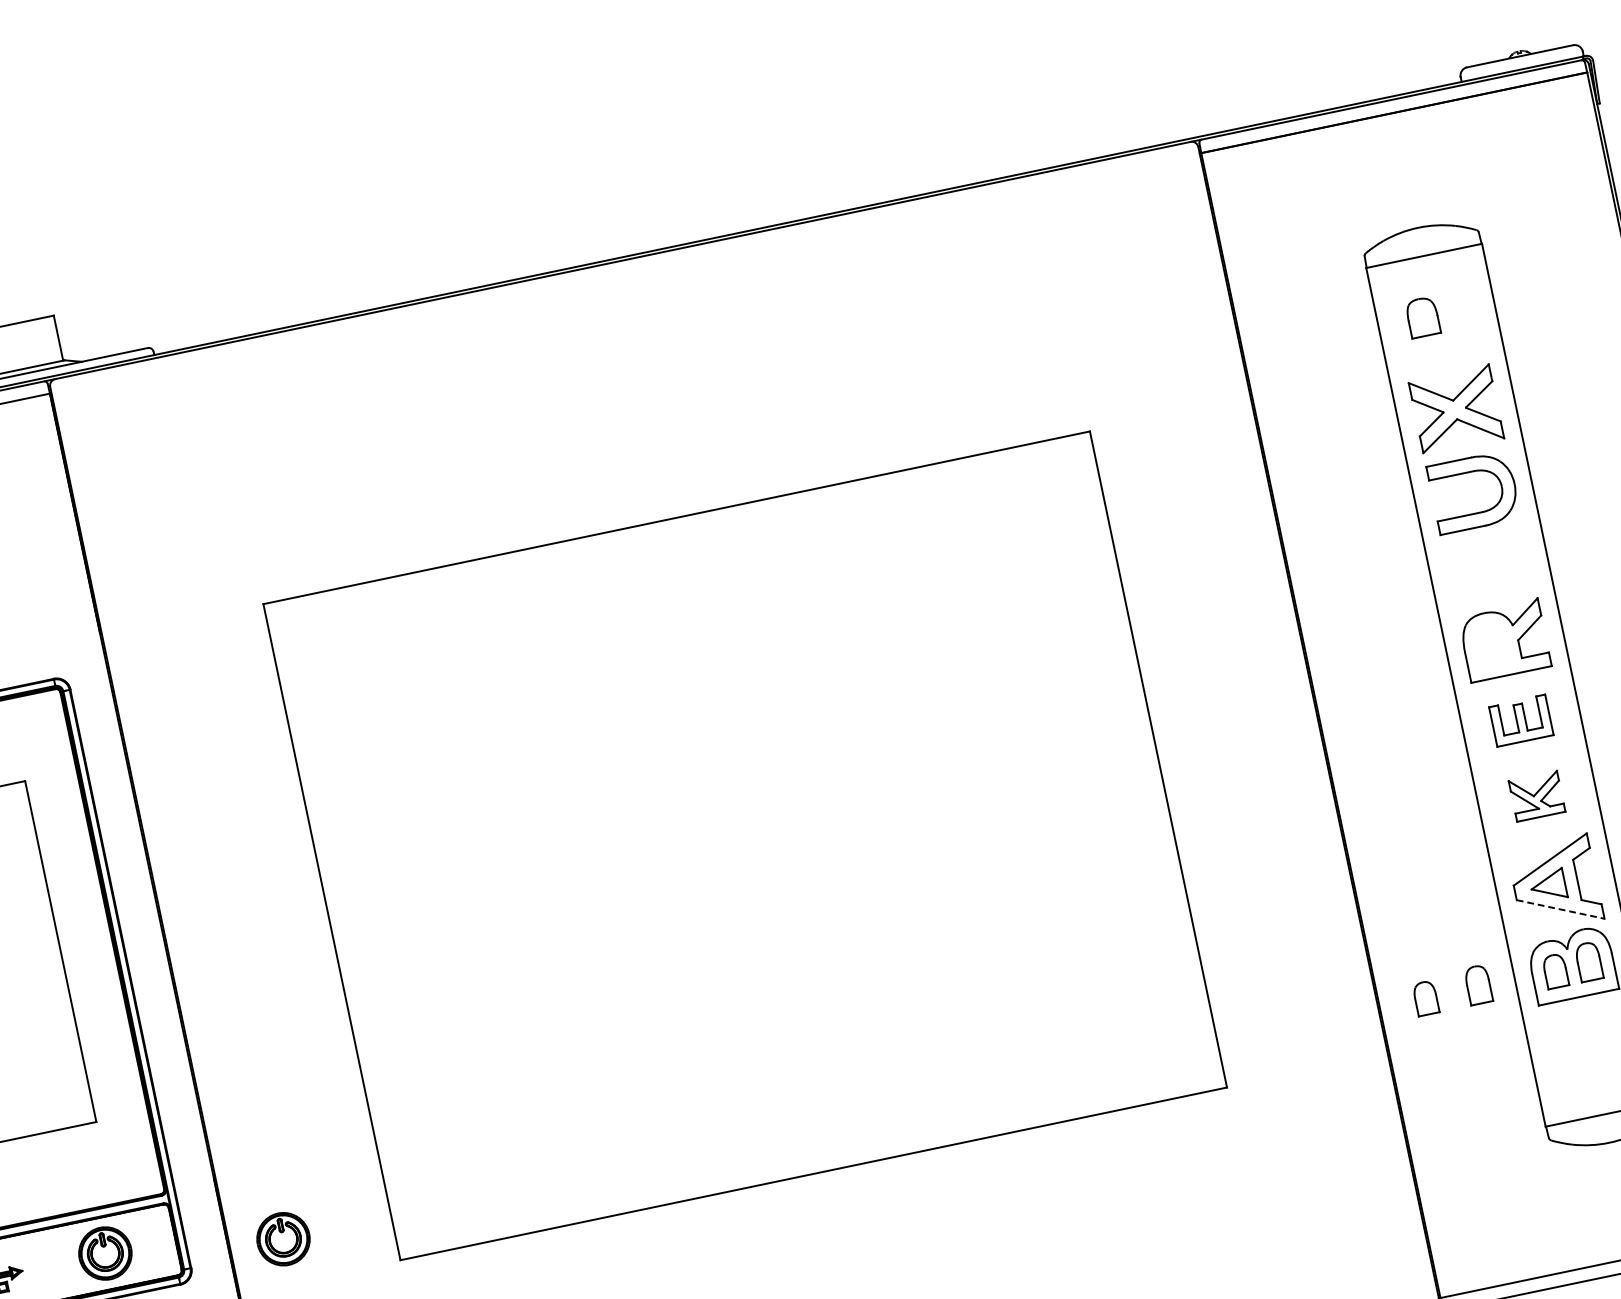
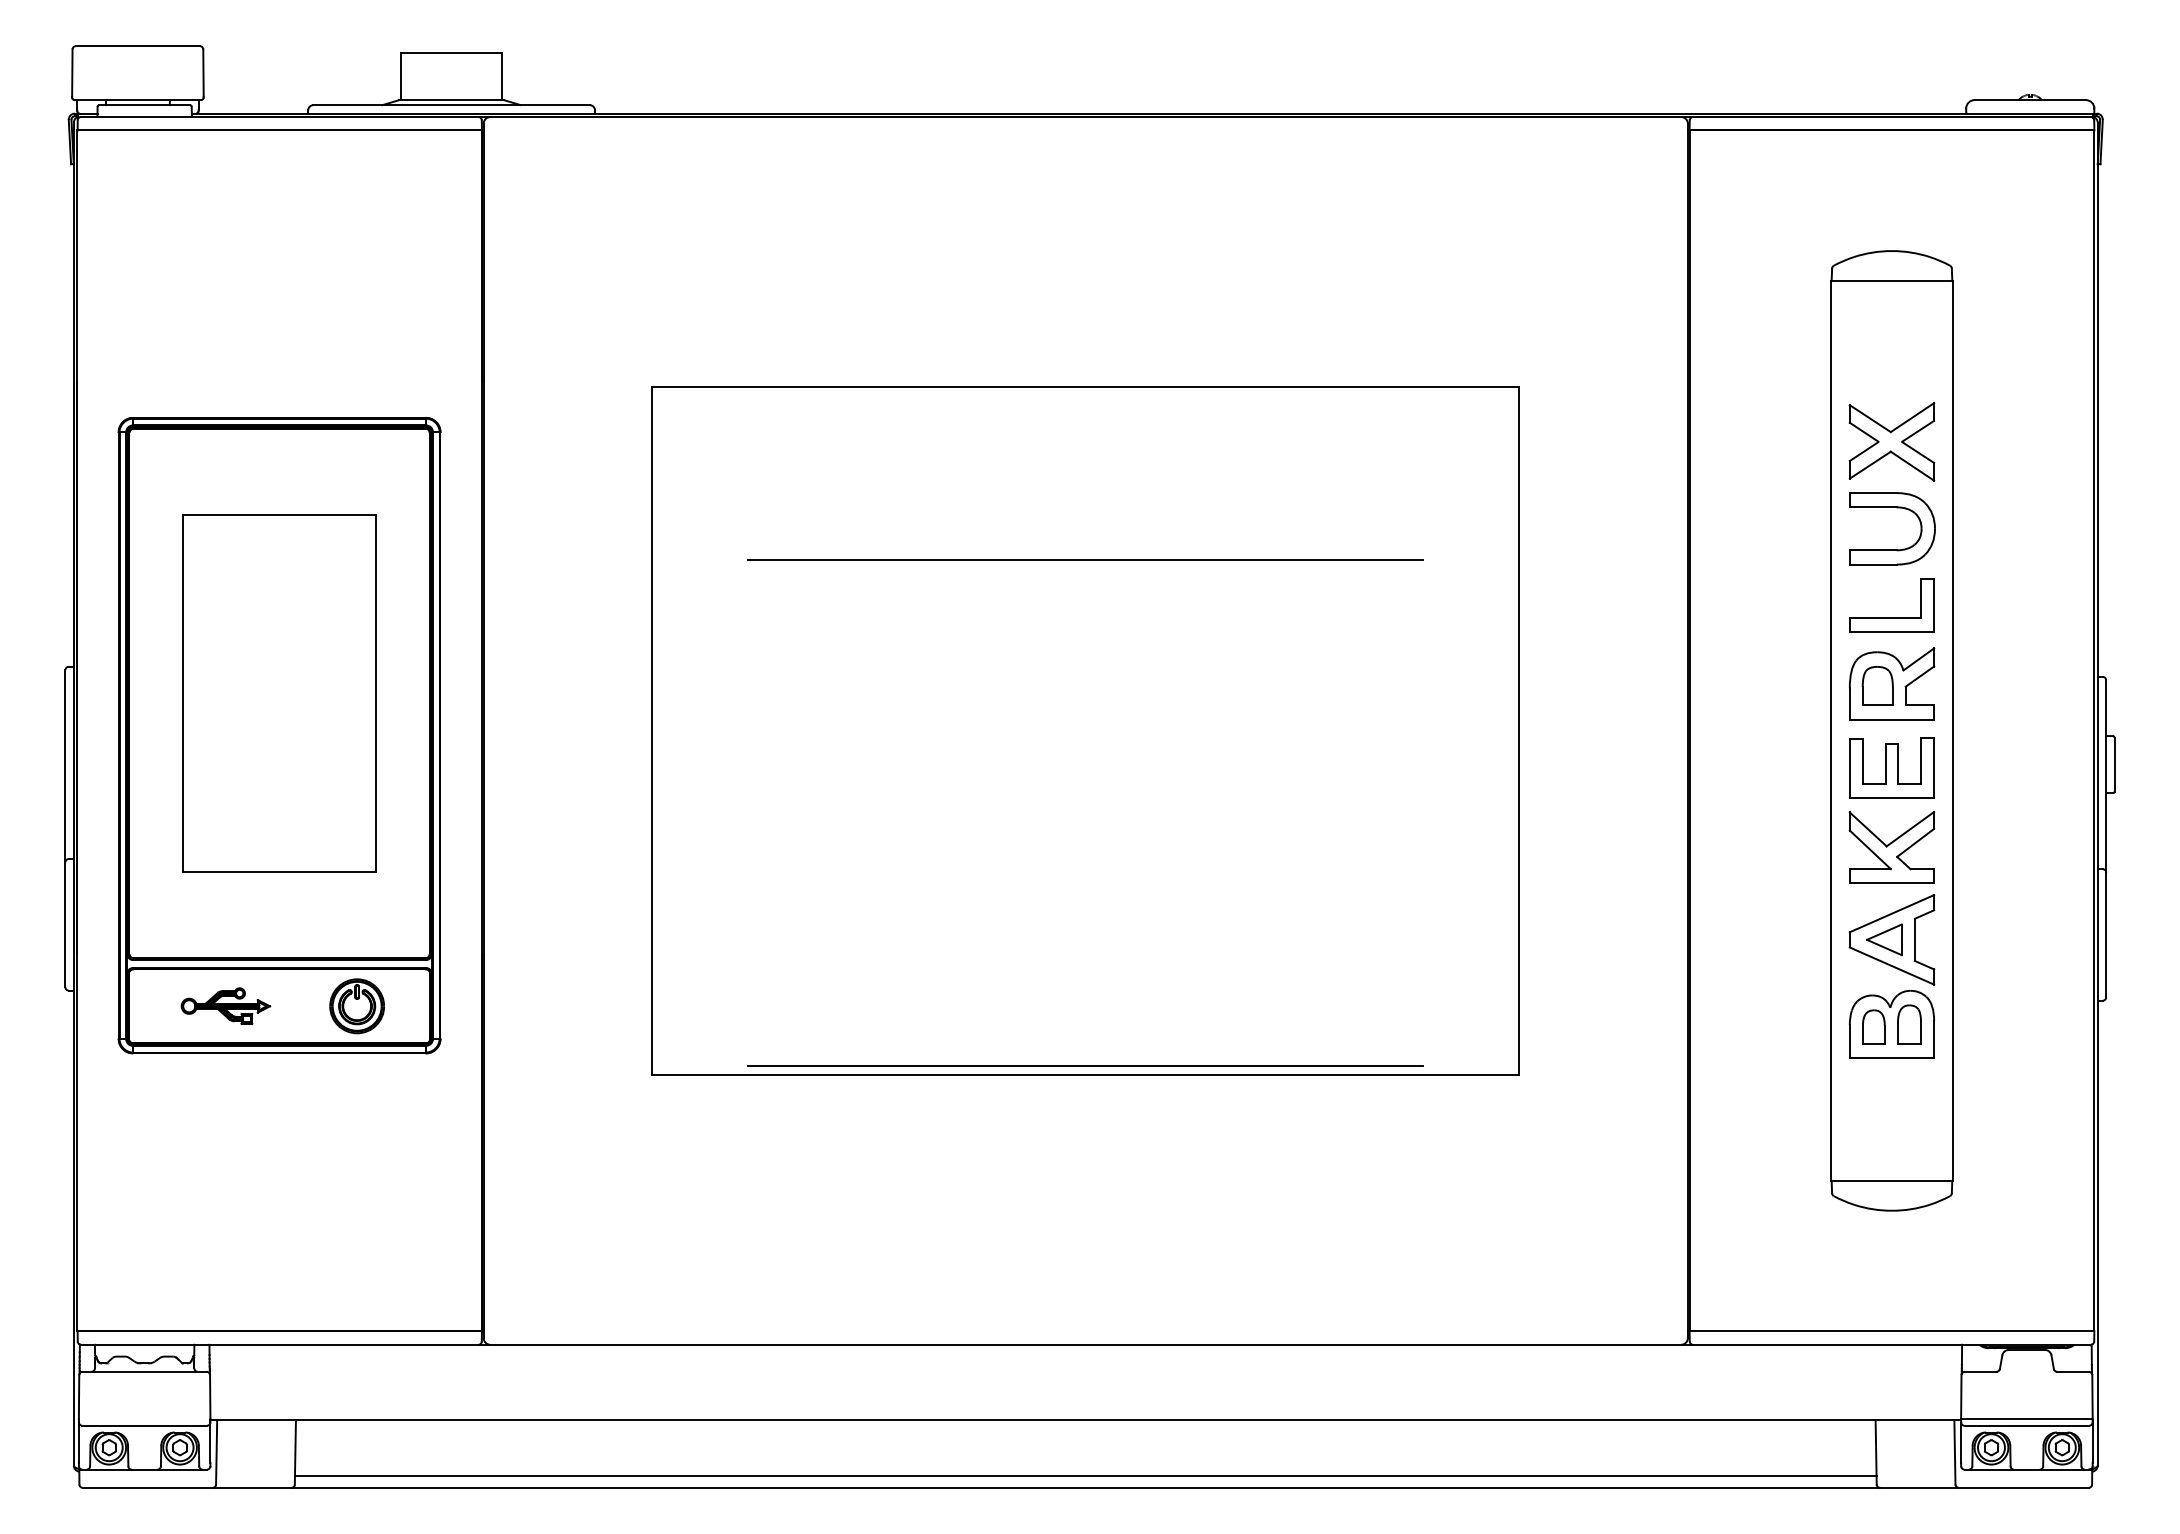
part: (1422, 316) -> (1877, 685), moved
part: (1490, 577) -> (1891, 617), added
line: (711, 683) -> (1085, 560), added
part: (1520, 720) -> (1891, 767), size x1.43
part: (1536, 795) -> (1891, 846), size x1.67
line: (1561, 909) -> (1892, 966), dashed -> solid
part: (1478, 984) -> (1793, 1024), removed
part: (1425, 997) -> (1737, 1026), removed
line: (811, 1165) -> (1085, 1066), added
part: (282, 1239) -> (538, 1029), removed

